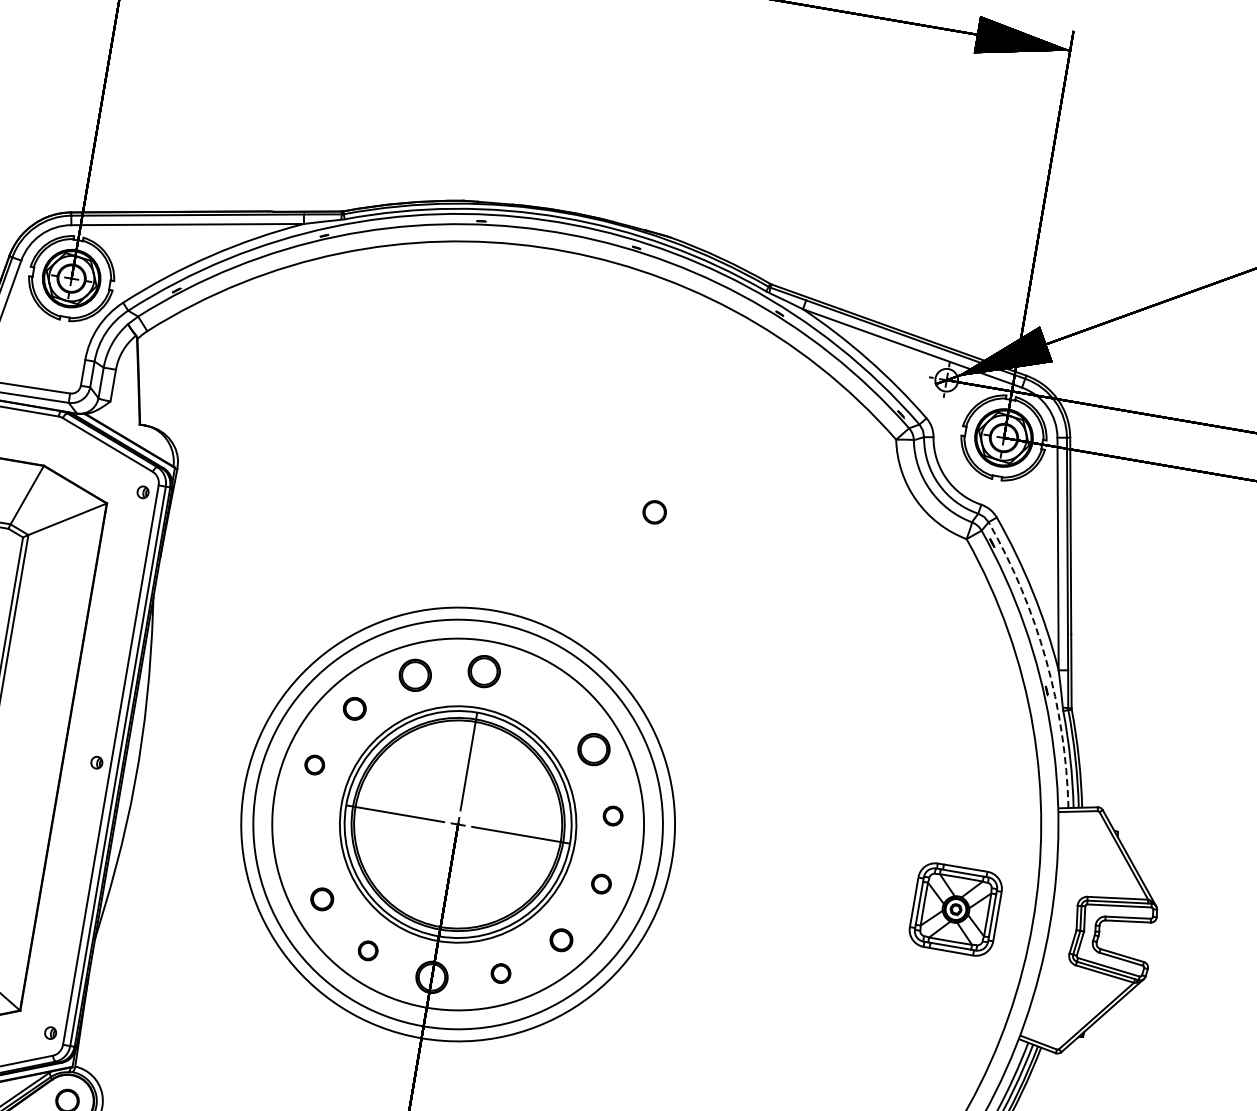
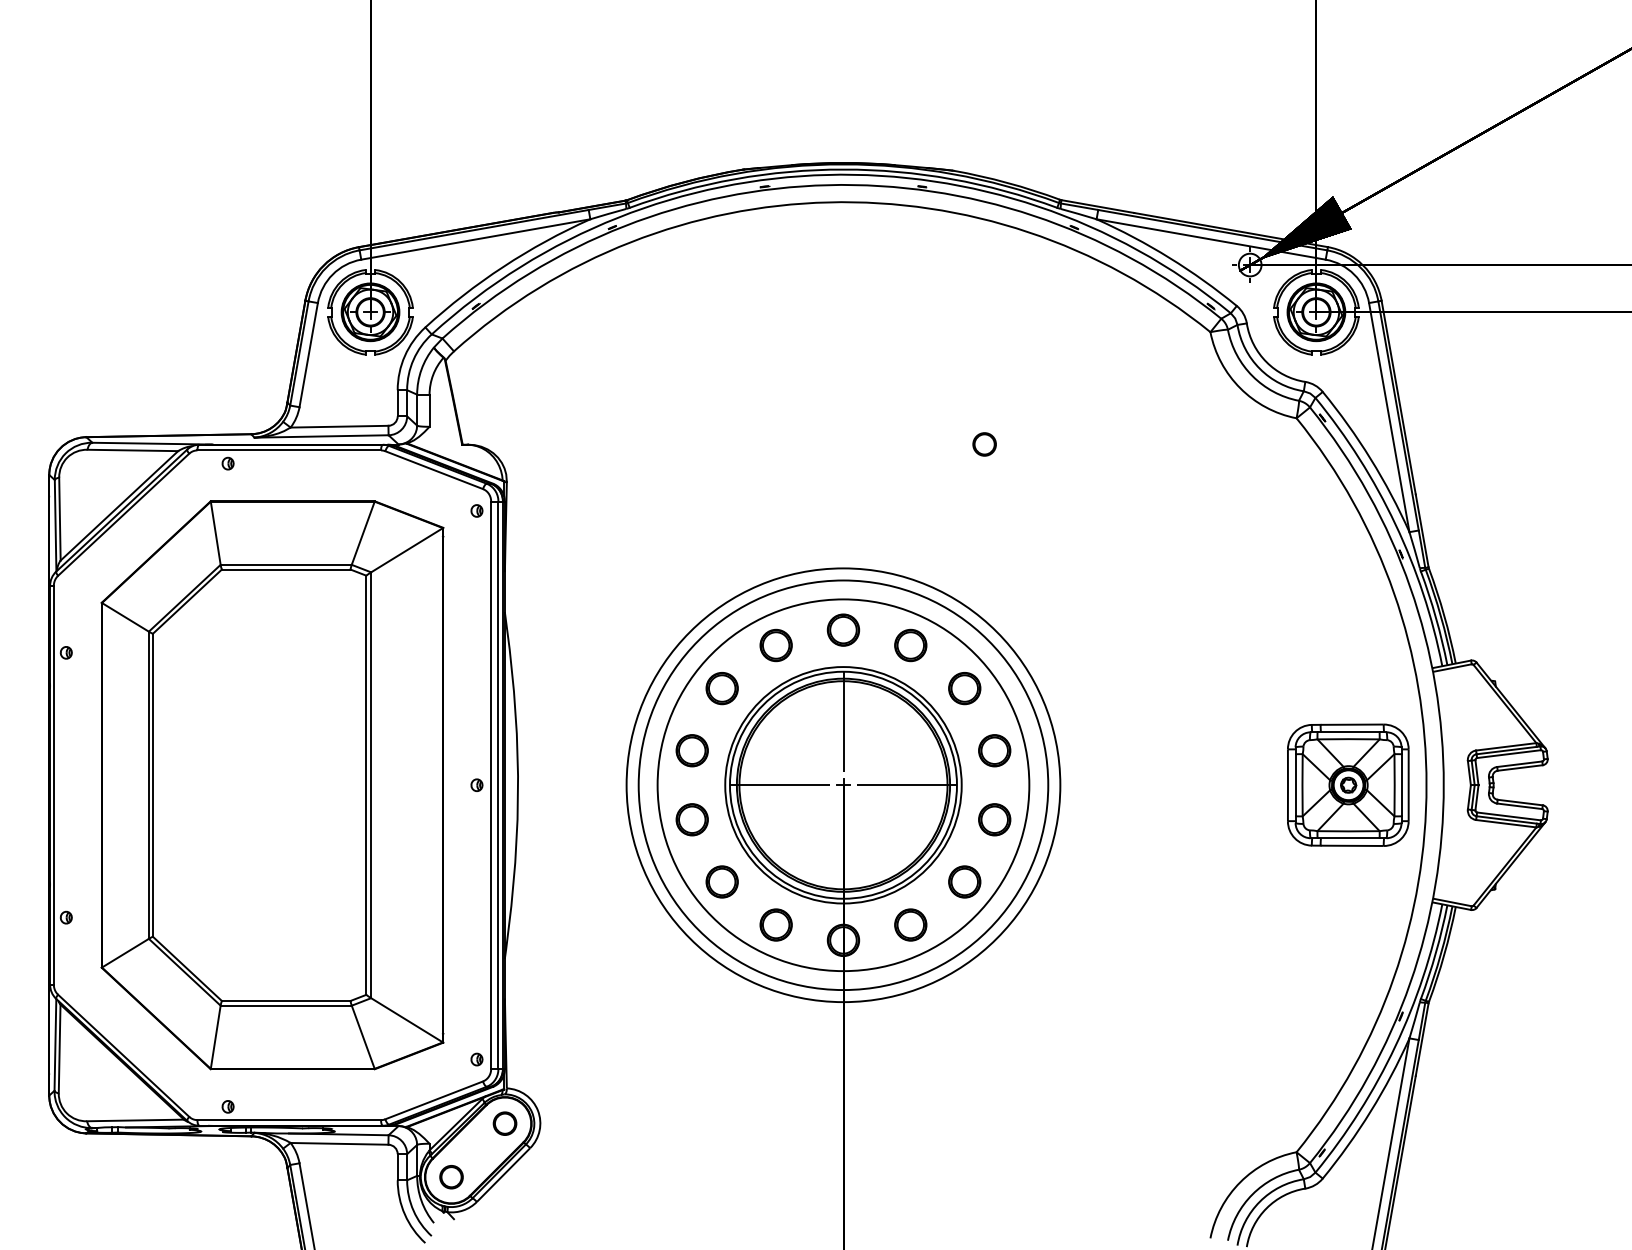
arc: (1046, 660) -> (1395, 524), dashed -> solid
part: (547, 698) -> (910, 645), added
part: (354, 708) -> (721, 688), size x1.43
part: (314, 764) -> (691, 750), size x1.67
part: (612, 815) -> (994, 750), size x1.67
part: (302, 832) -> (691, 819), added
part: (601, 883) -> (994, 819), size x1.67
part: (321, 898) -> (721, 881), size x1.43
part: (956, 908) -> (1348, 784), size x1.43
part: (561, 939) -> (964, 881), size x1.43
part: (367, 950) -> (775, 924), size x1.67
part: (500, 973) -> (910, 924), size x1.67

